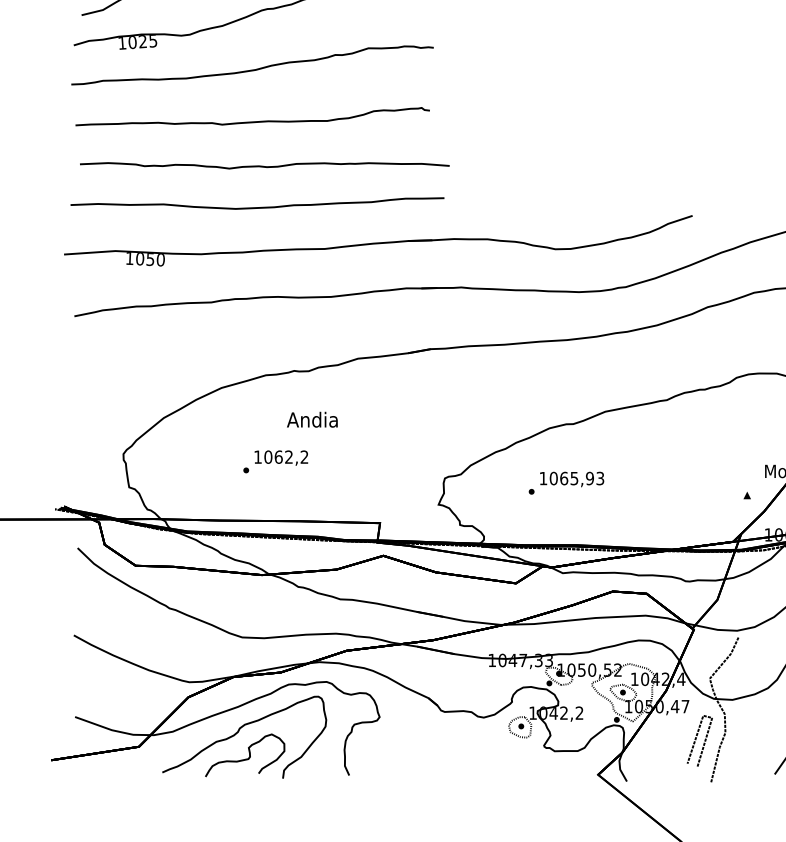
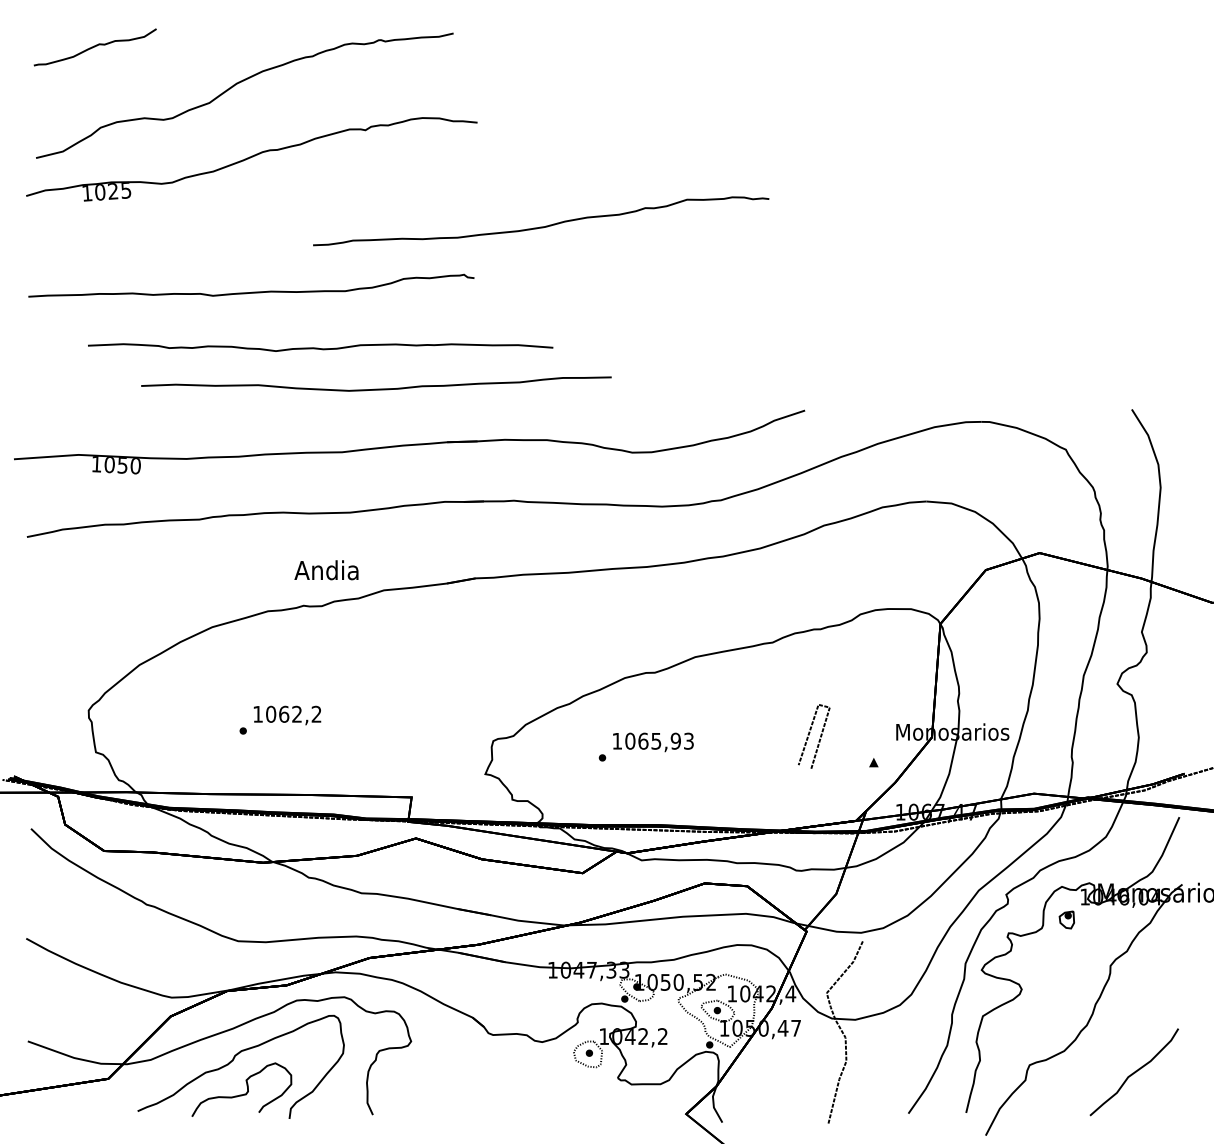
curve: (252, 69) -> (541, 226), moved
curve: (264, 166) -> (320, 348), moved
curve: (257, 207) -> (376, 388), moved
text: (312, 419) -> (326, 570), moved
line: (696, 738) -> (810, 733), moved

